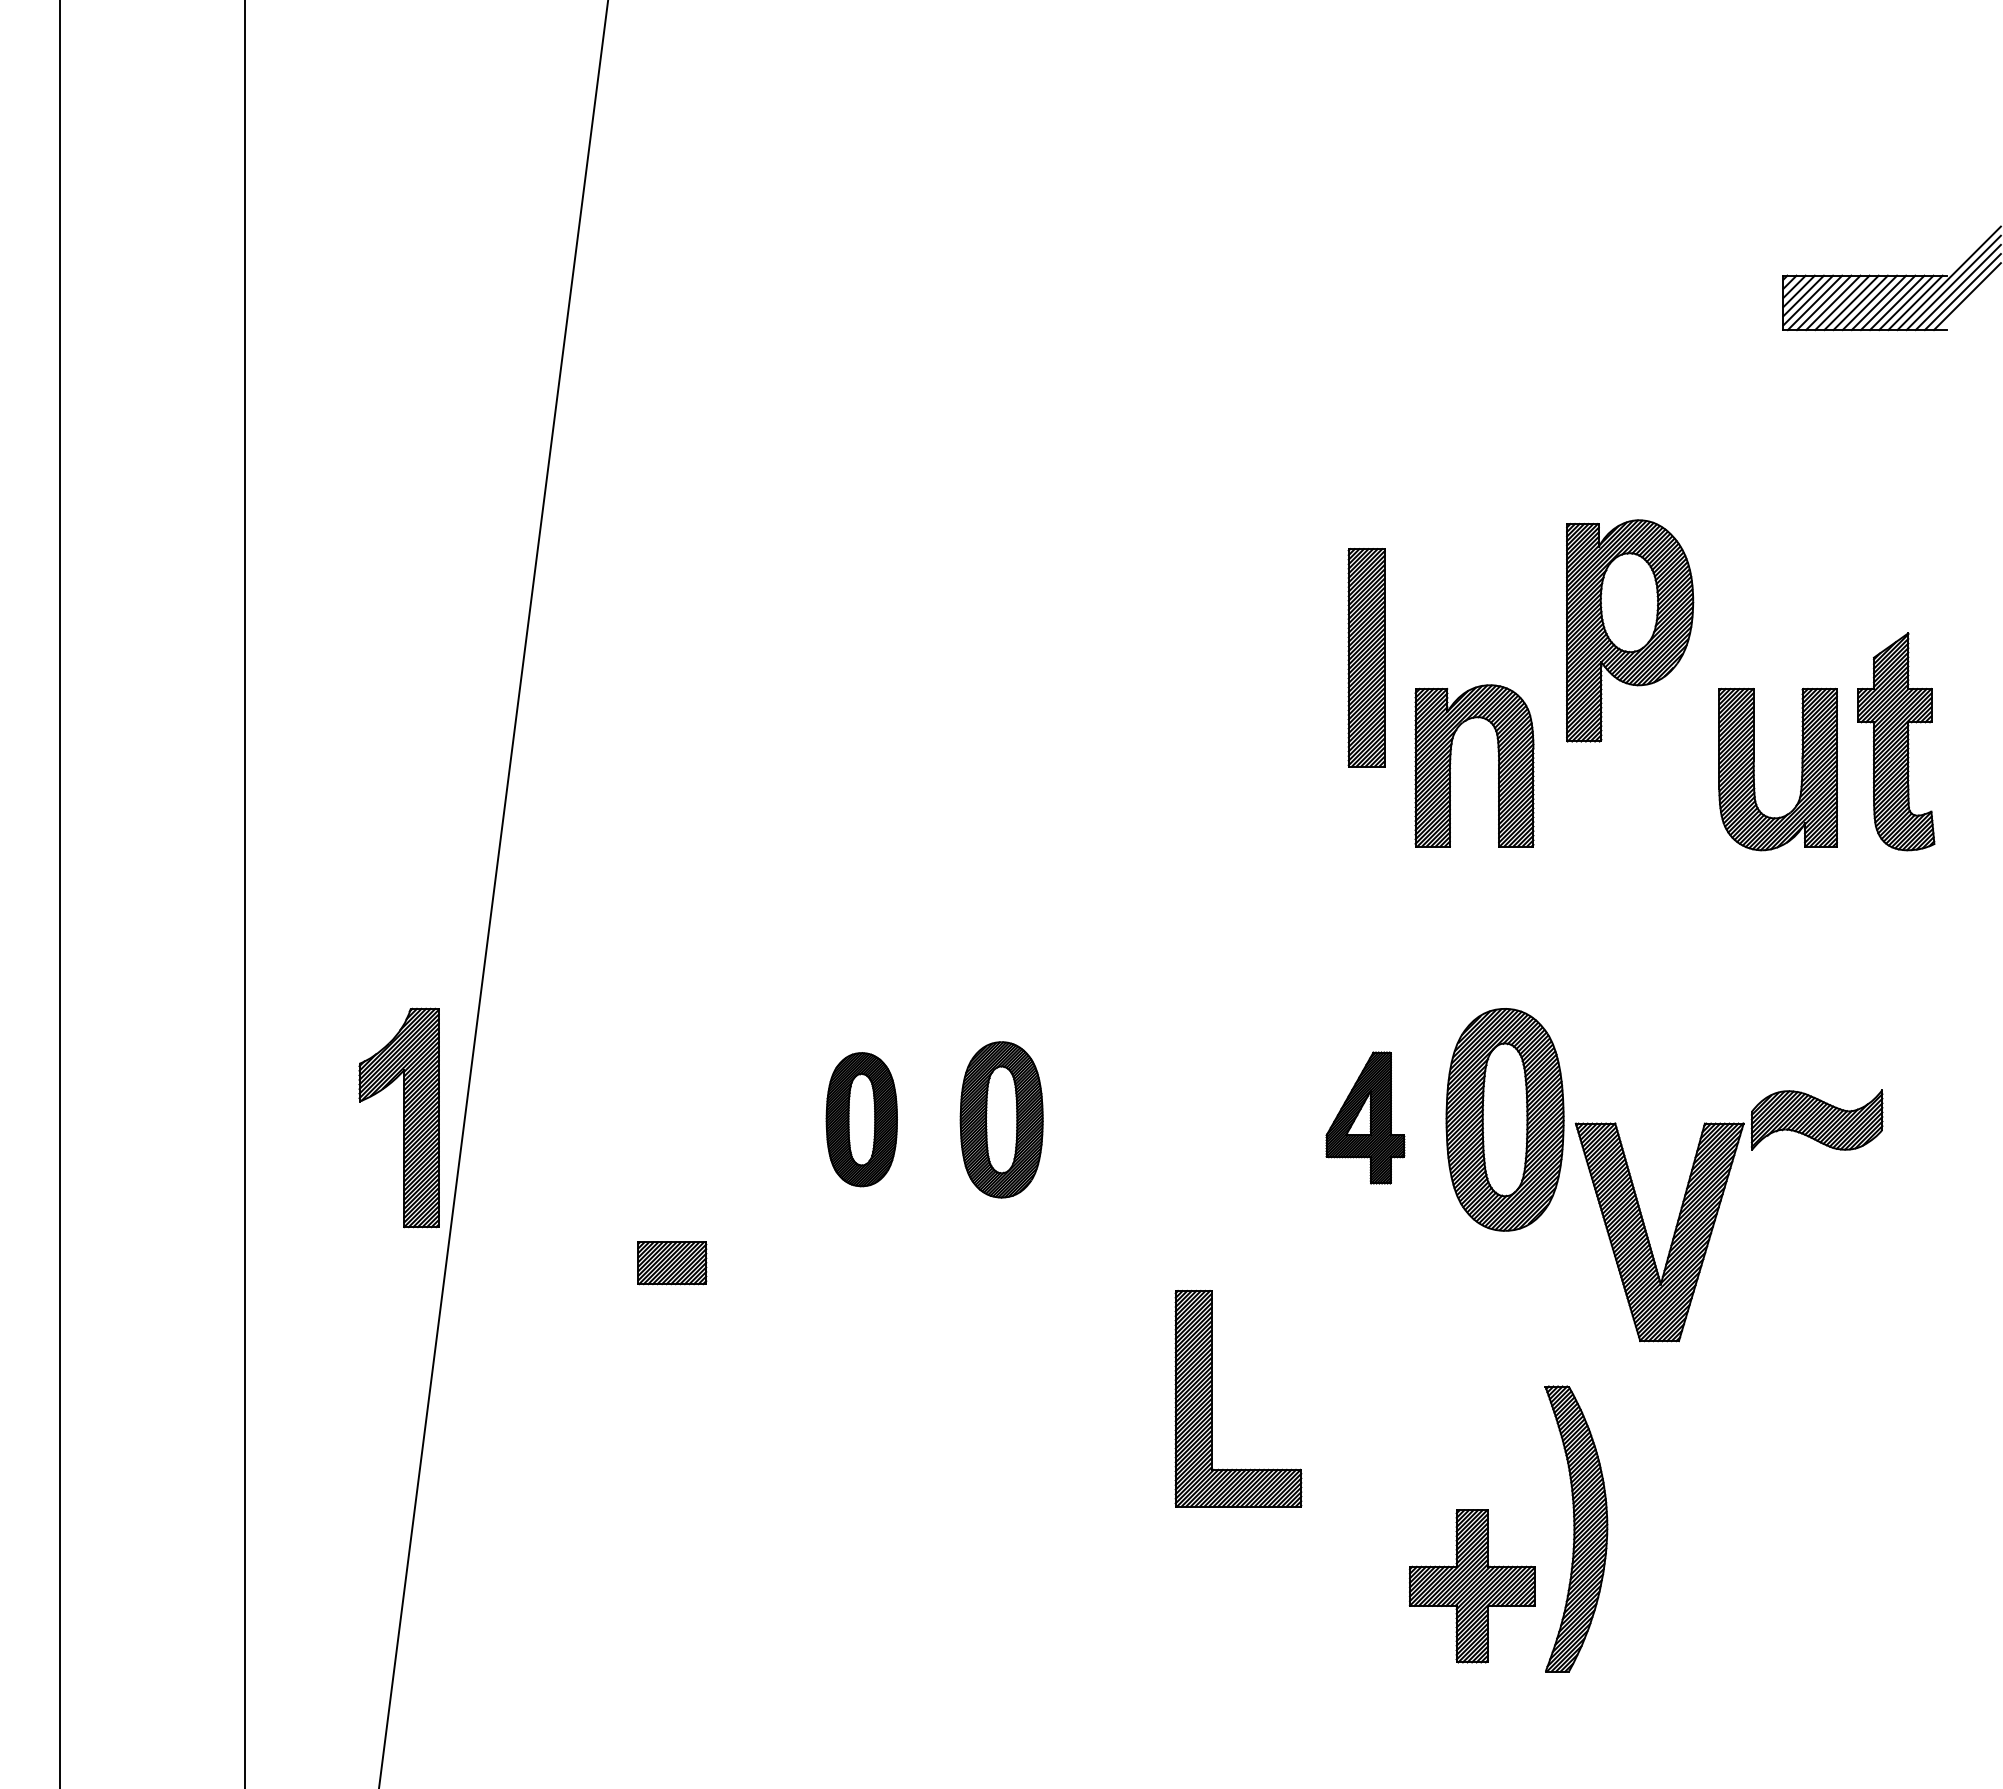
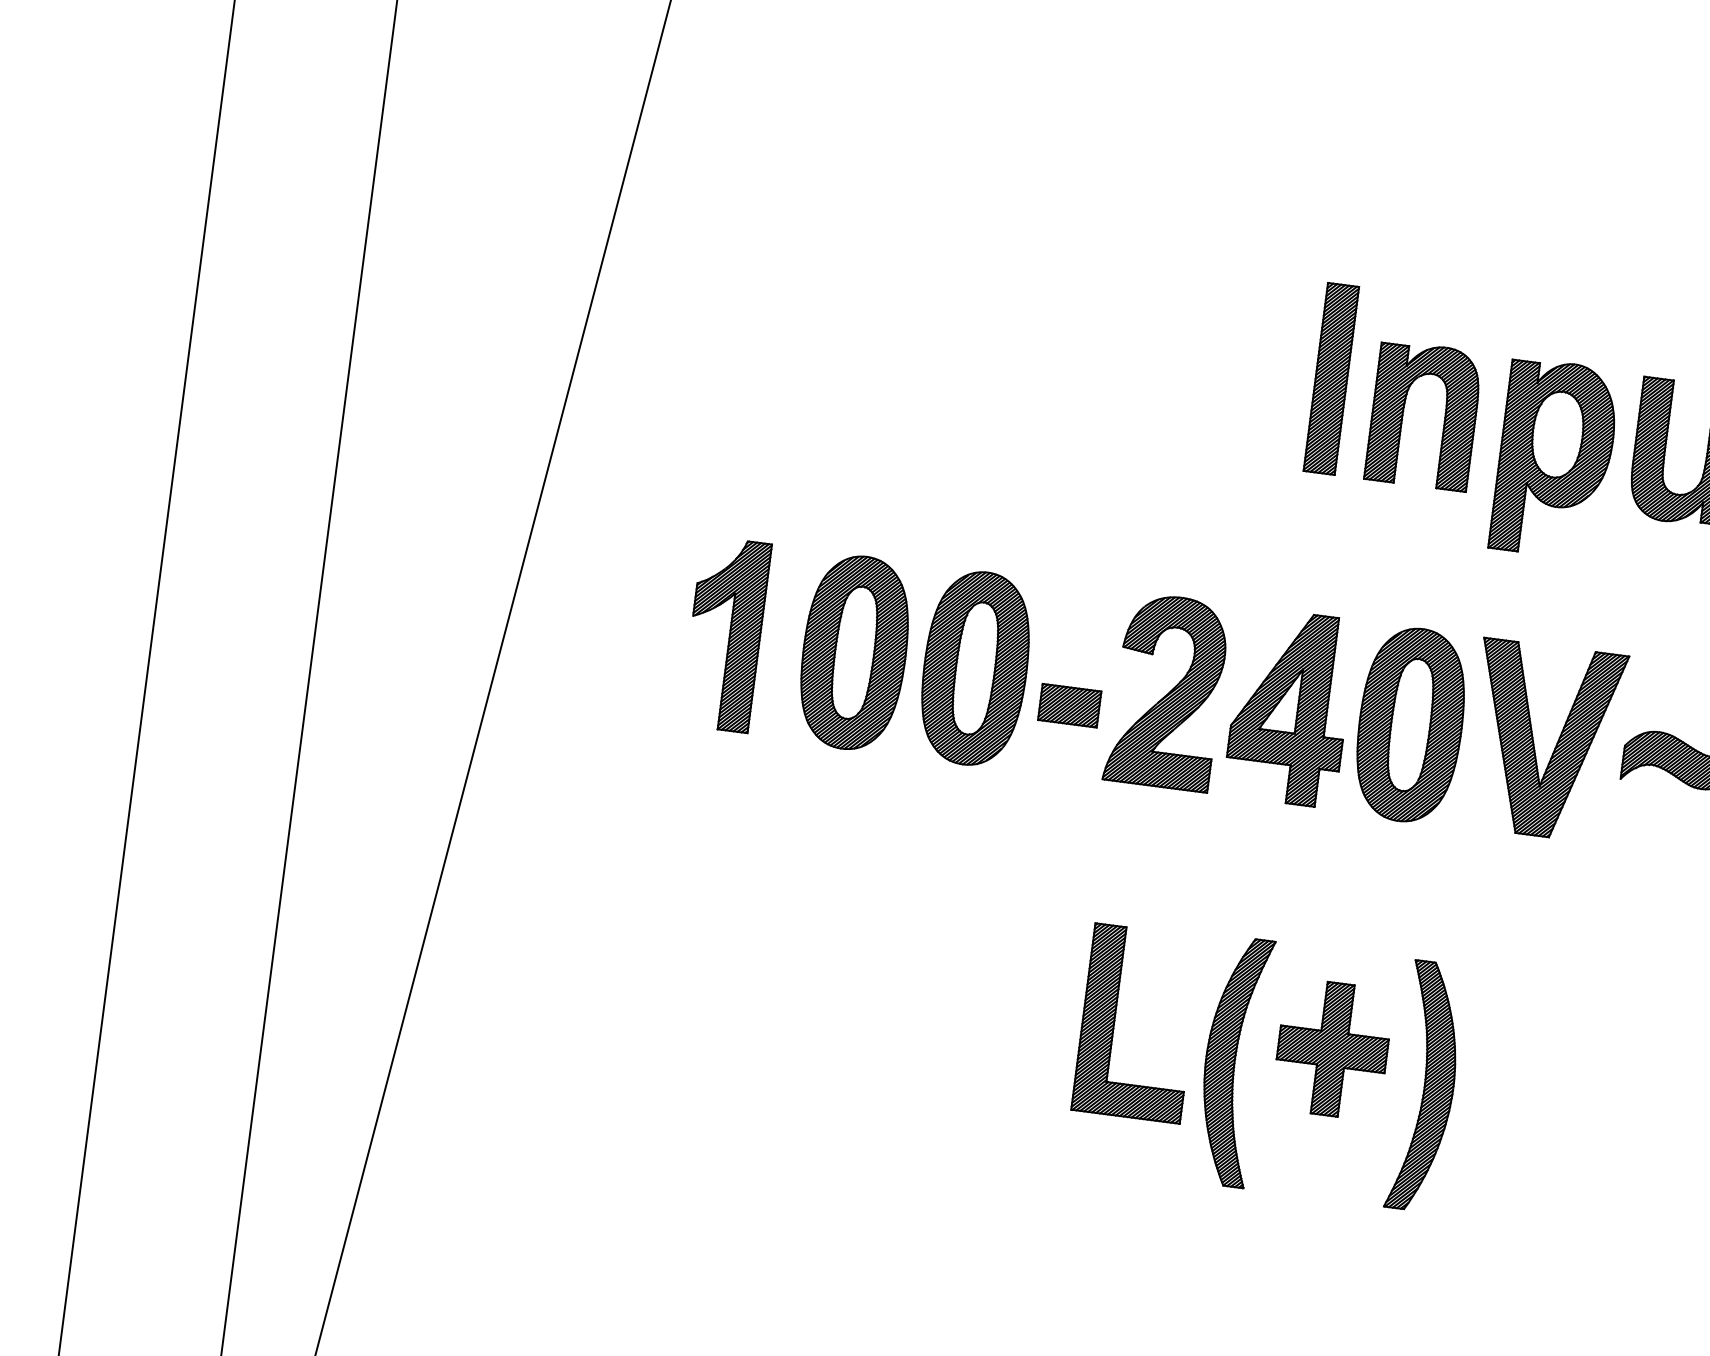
part: (1630, 630) -> (1555, 458), moved
part: (1366, 657) -> (1331, 378), moved
part: (398, 1117) -> (725, 633), moved
part: (1222, 1117) -> (1166, 691), added
part: (1365, 1117) -> (1290, 707), size x1.67
part: (861, 1119) -> (854, 652), size x1.67
part: (1001, 1119) -> (975, 668), size x1.43
part: (1648, 1236) -> (1534, 743), moved
part: (672, 1263) -> (1069, 705), moved
part: (1212, 1398) -> (1115, 1020), moved
part: (1352, 1528) -> (1232, 1061), added
part: (1471, 1586) -> (1332, 1049), moved

